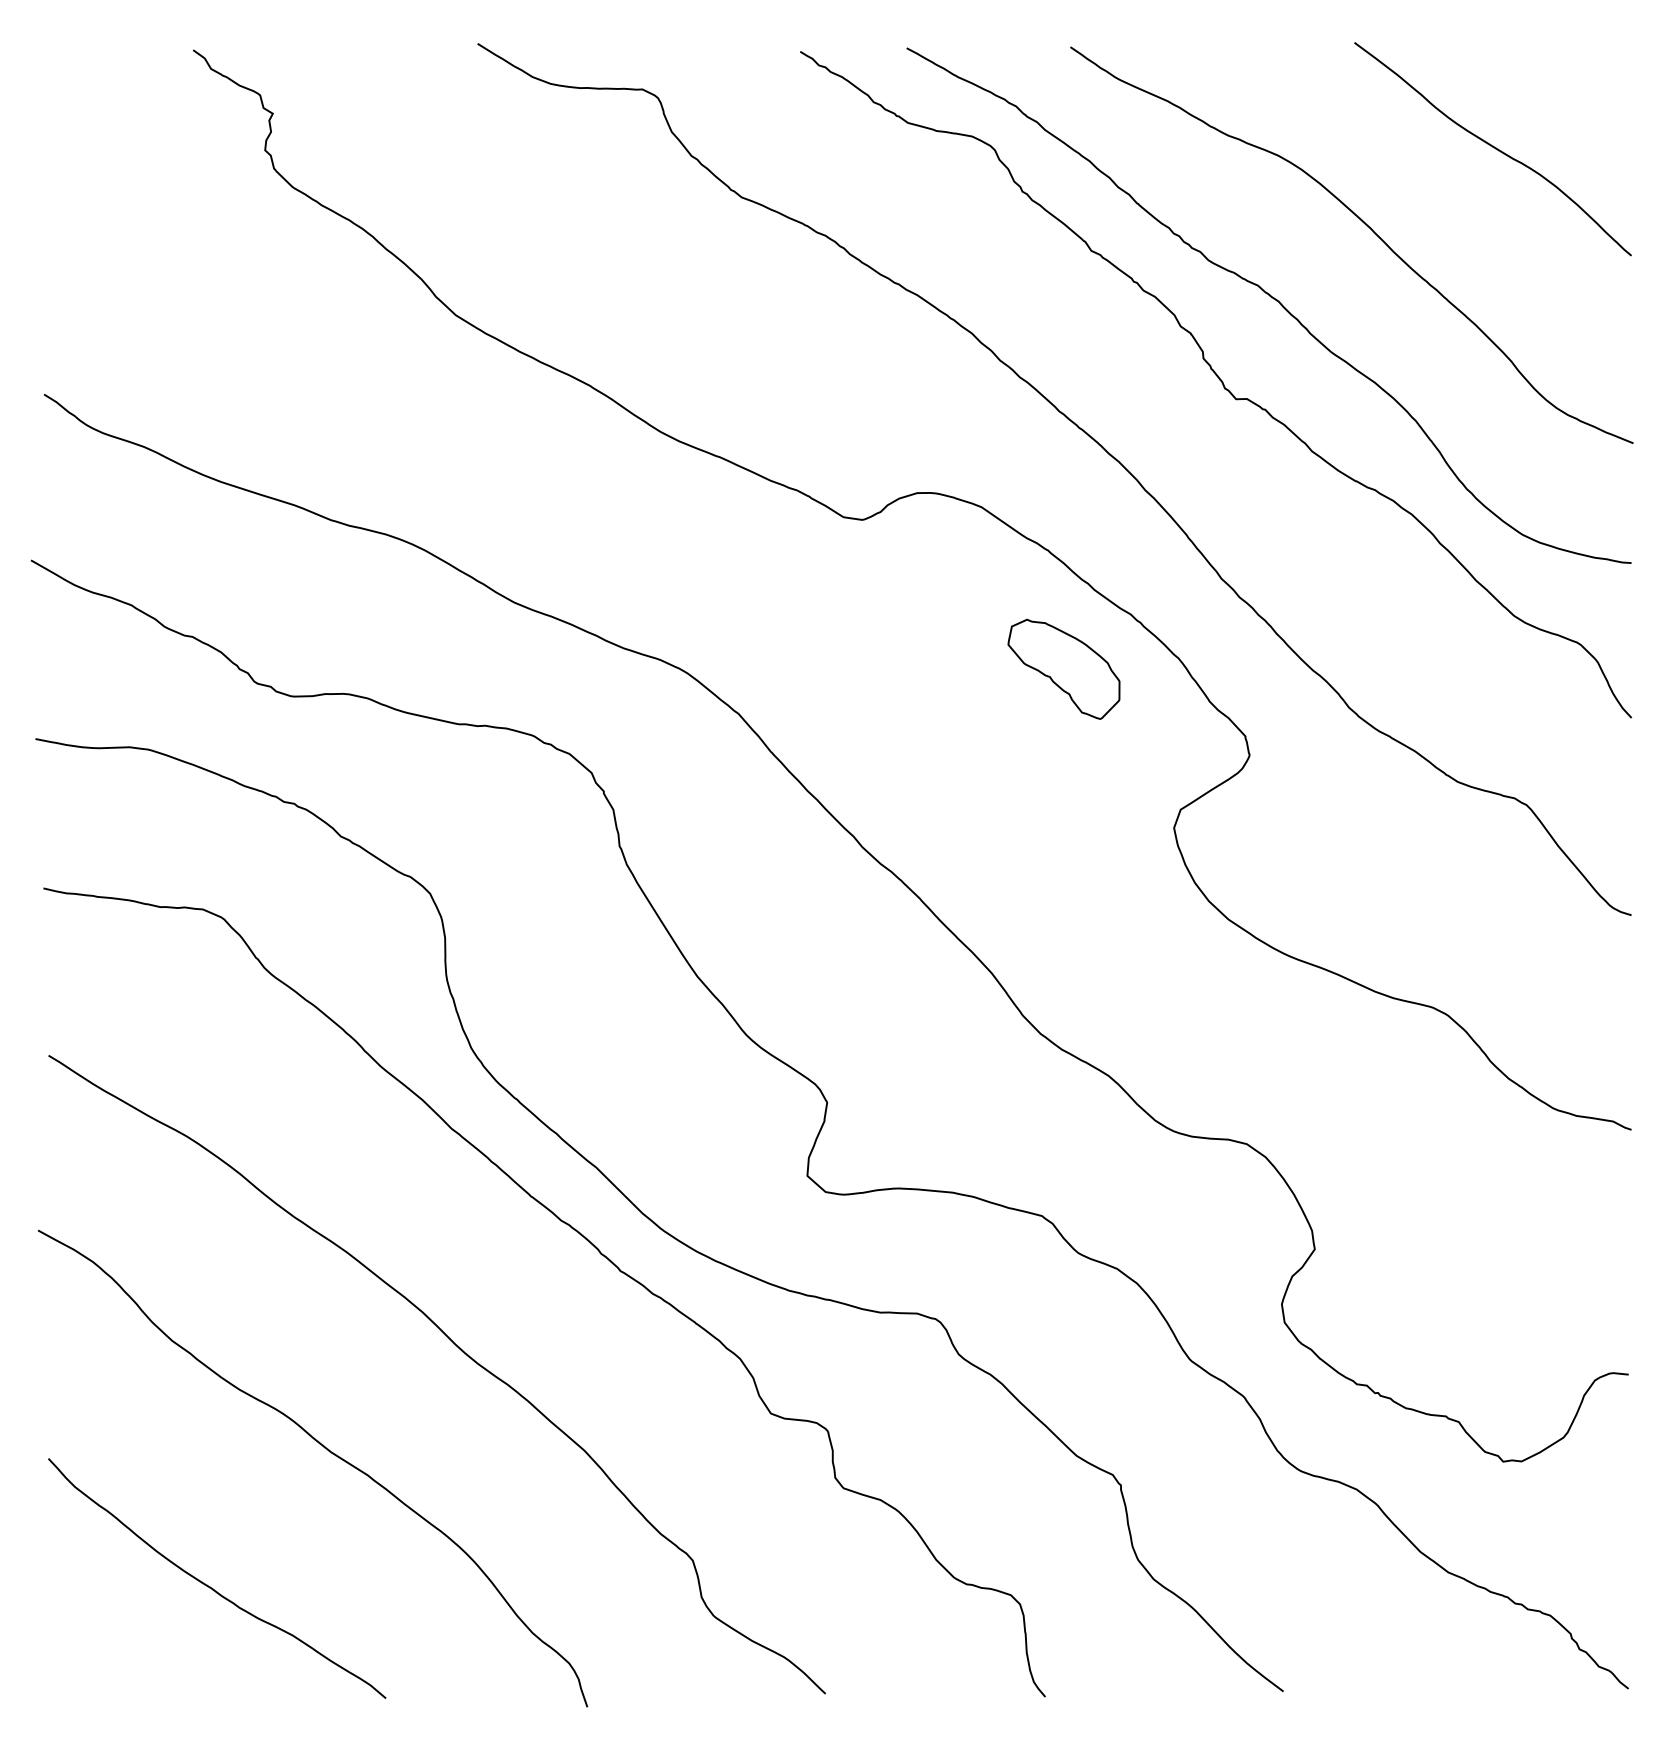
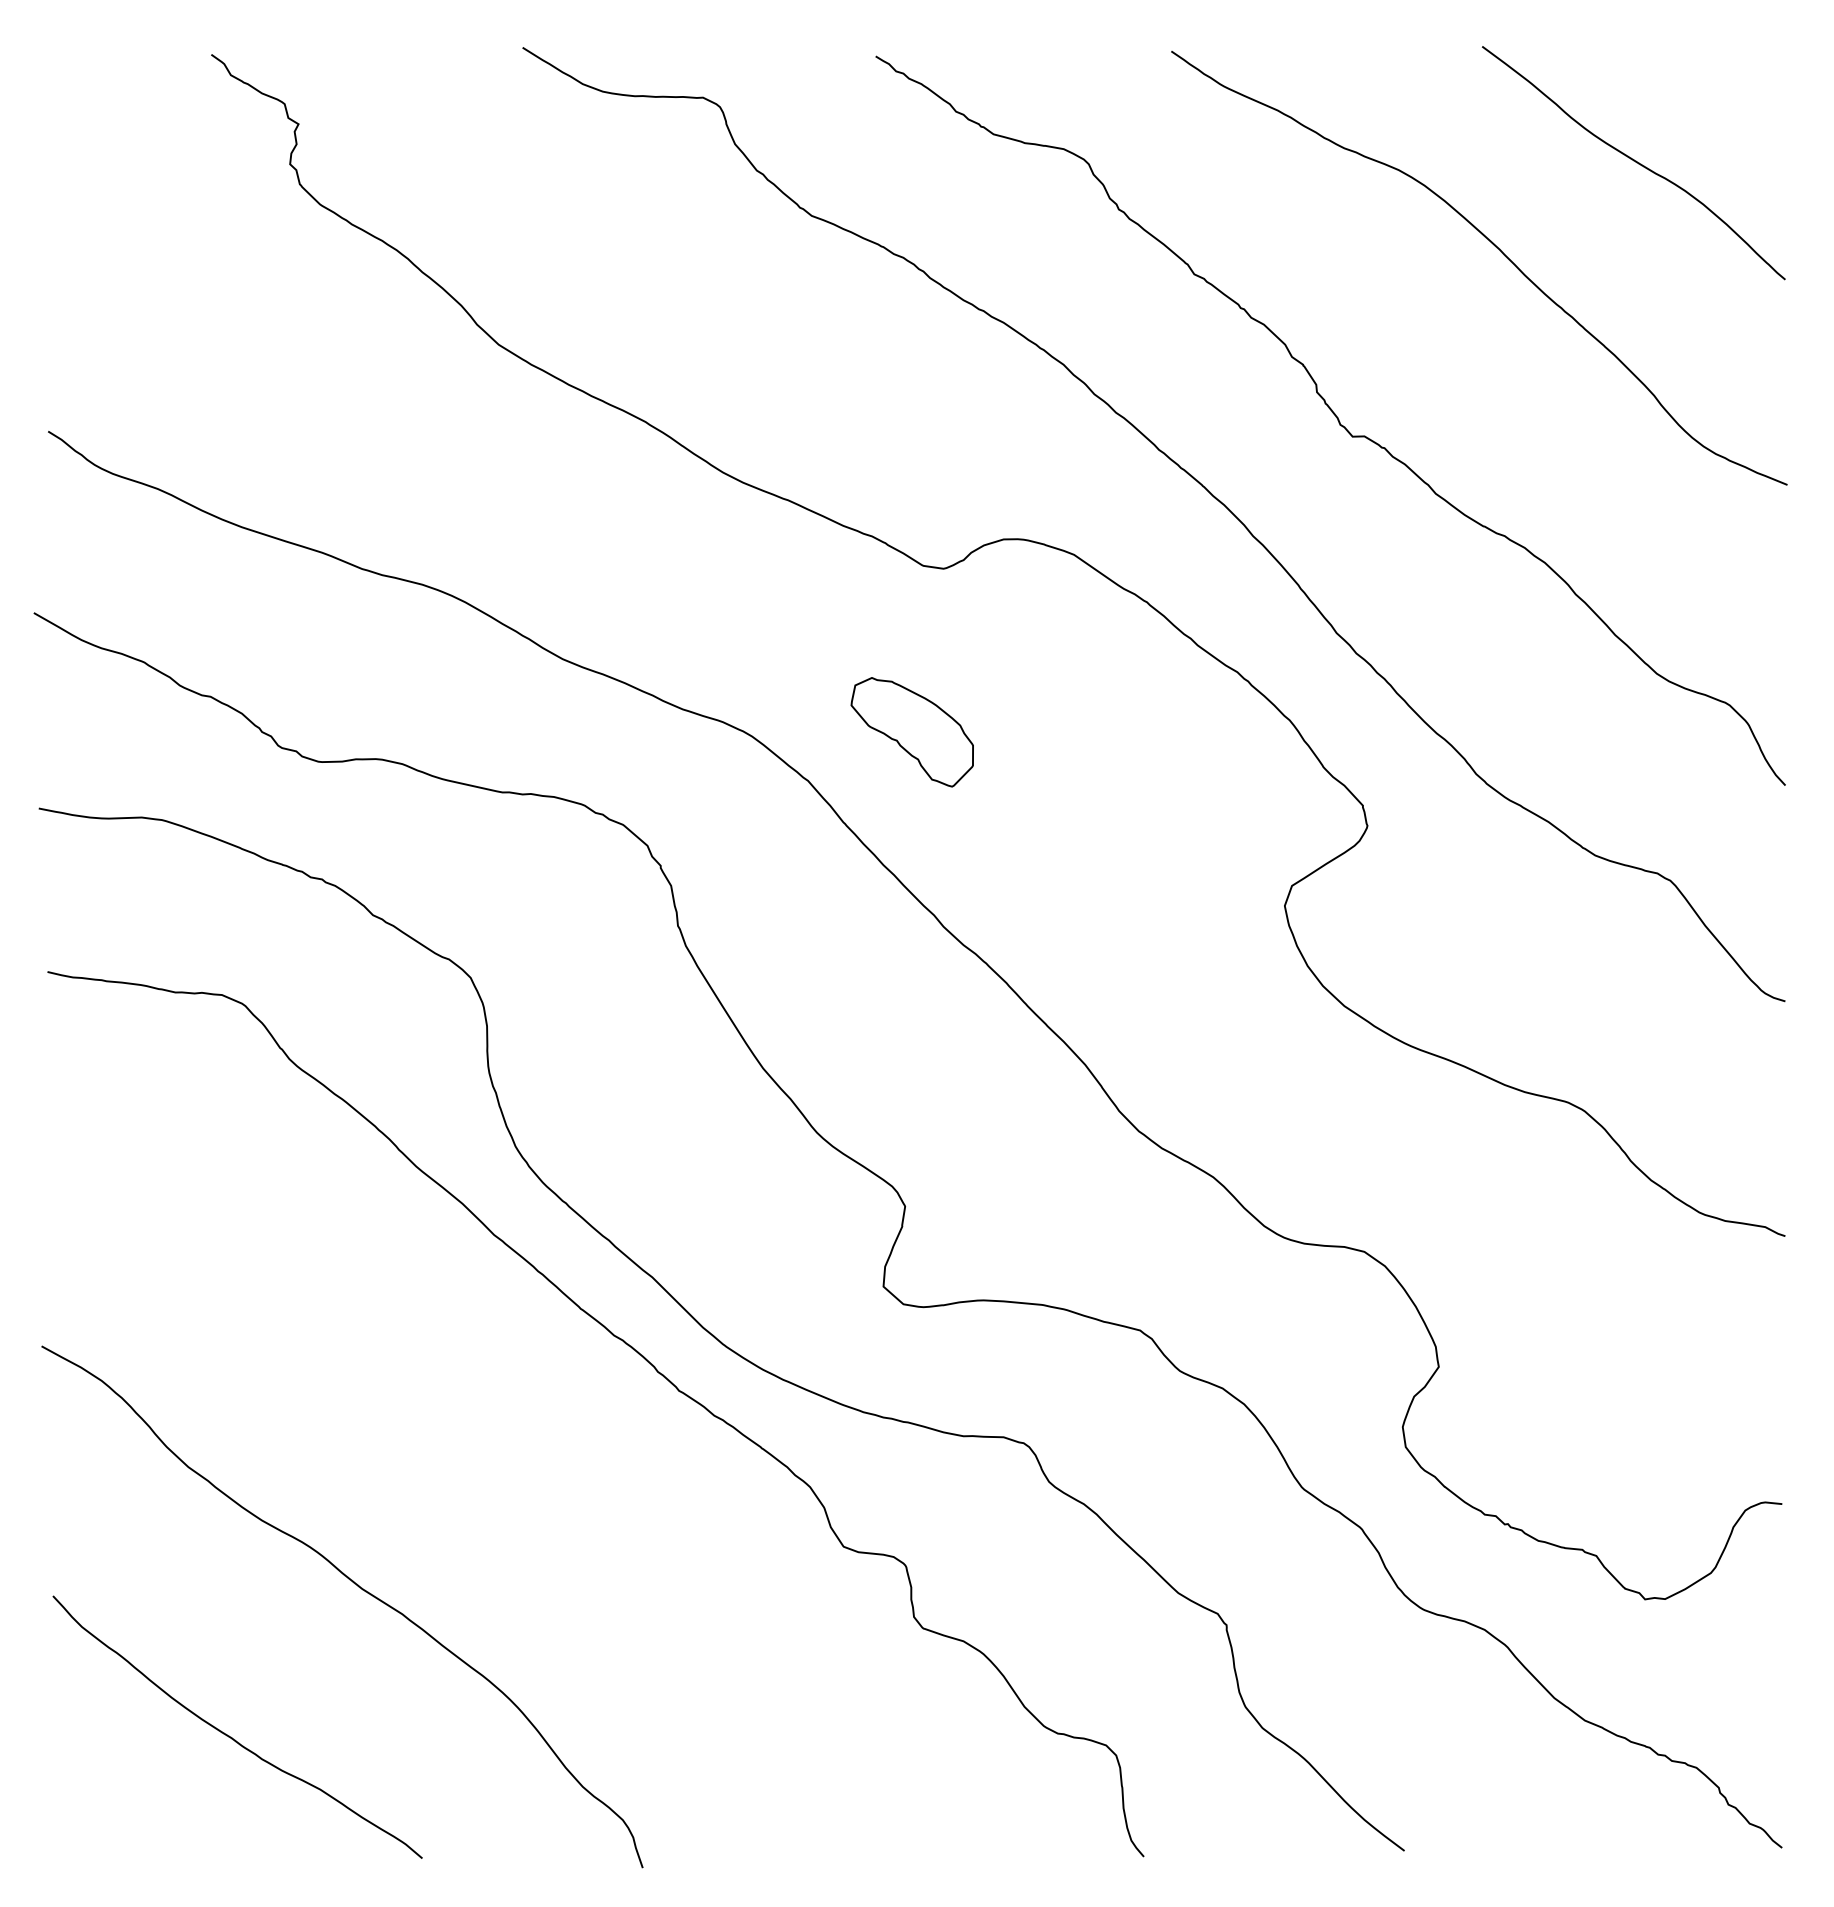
curve: (1273, 299) -> (1393, 327), removed
part: (1063, 669) -> (911, 732), moved
curve: (460, 1350) -> (503, 1477), removed

